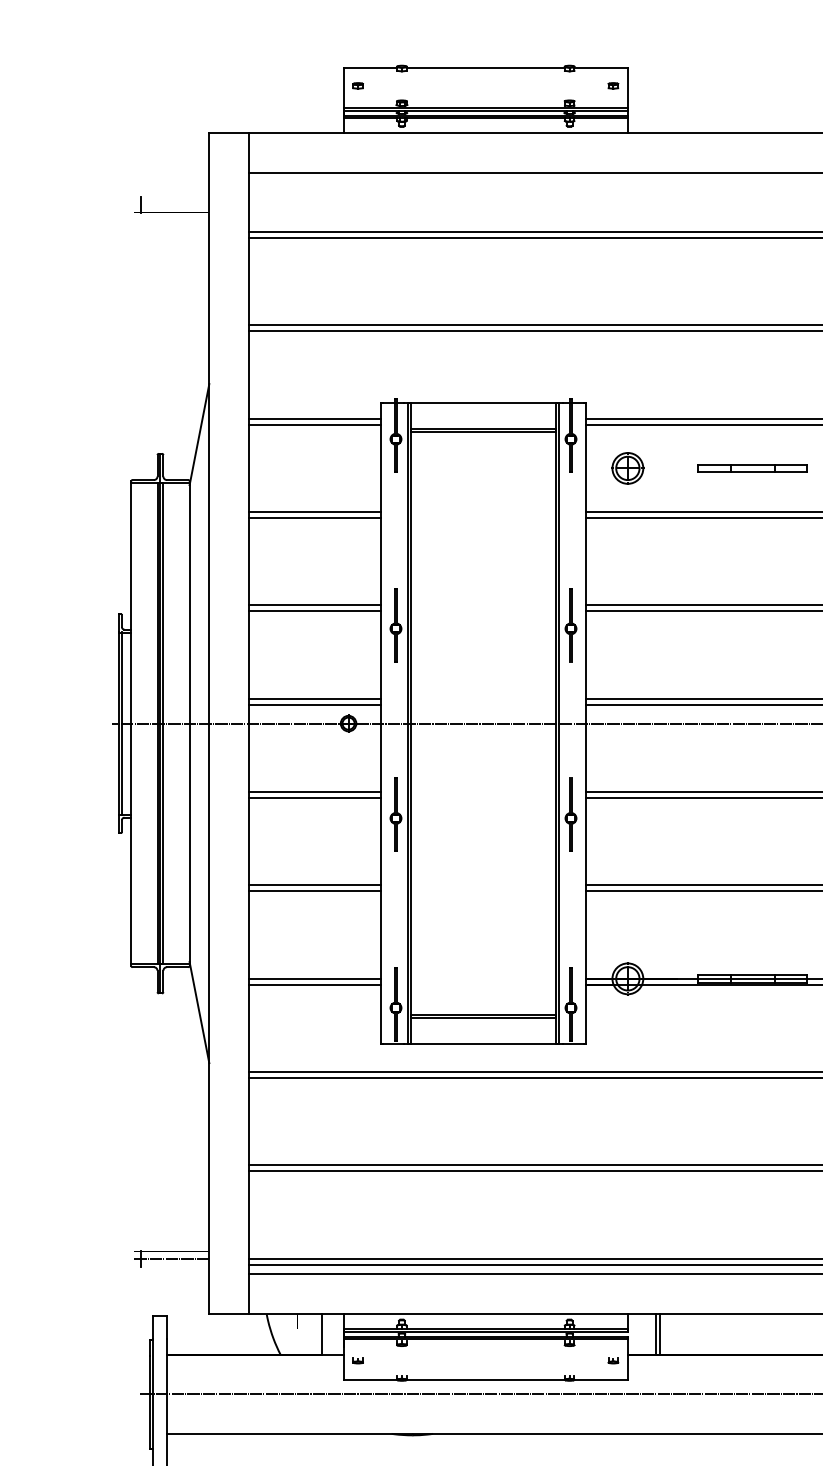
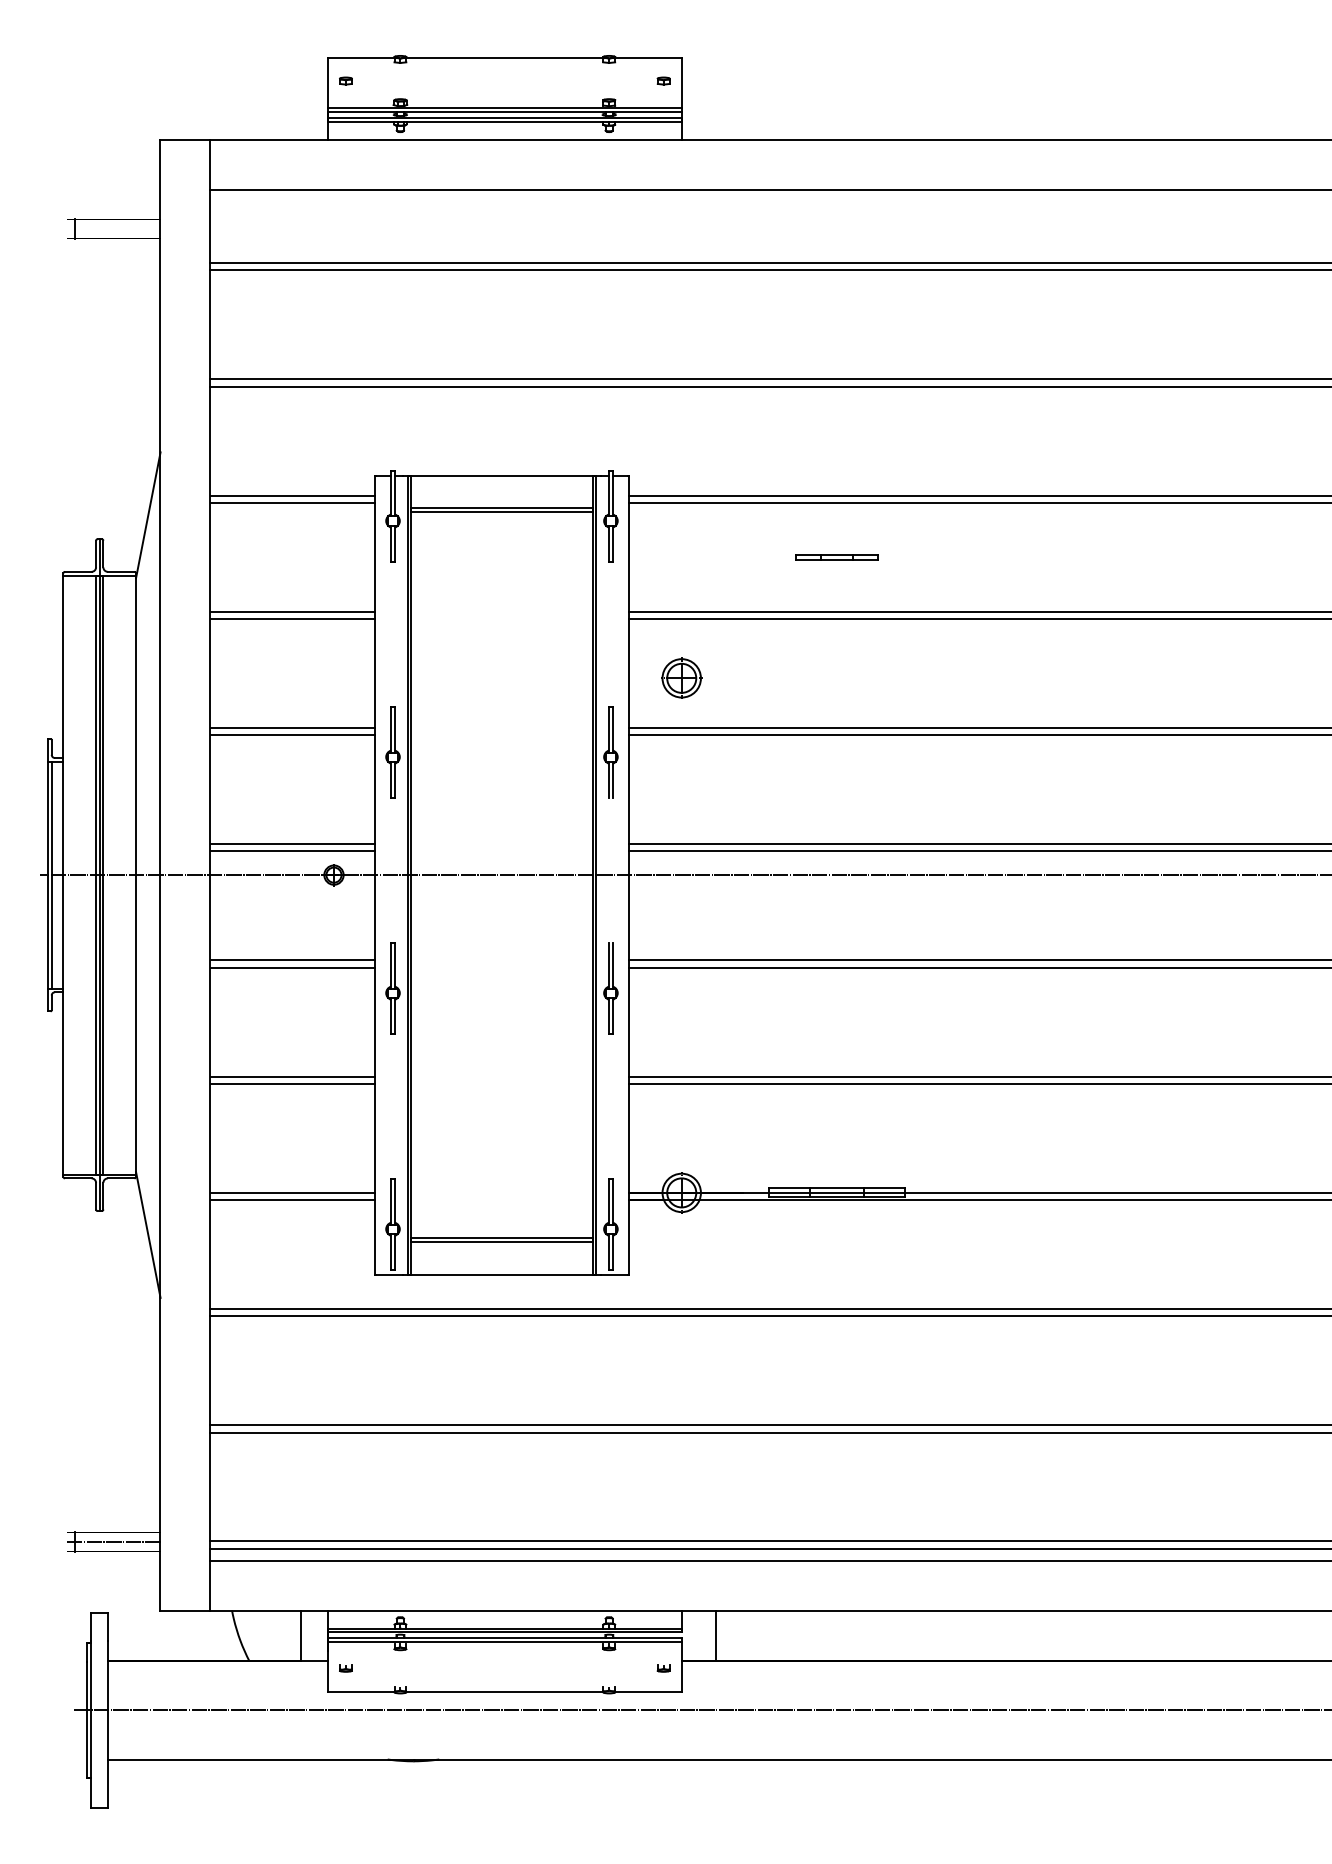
part: (627, 467) -> (681, 677), moved
part: (752, 468) -> (836, 557), size x0.6
line: (659, 1334) -> (721, 1635), removed

